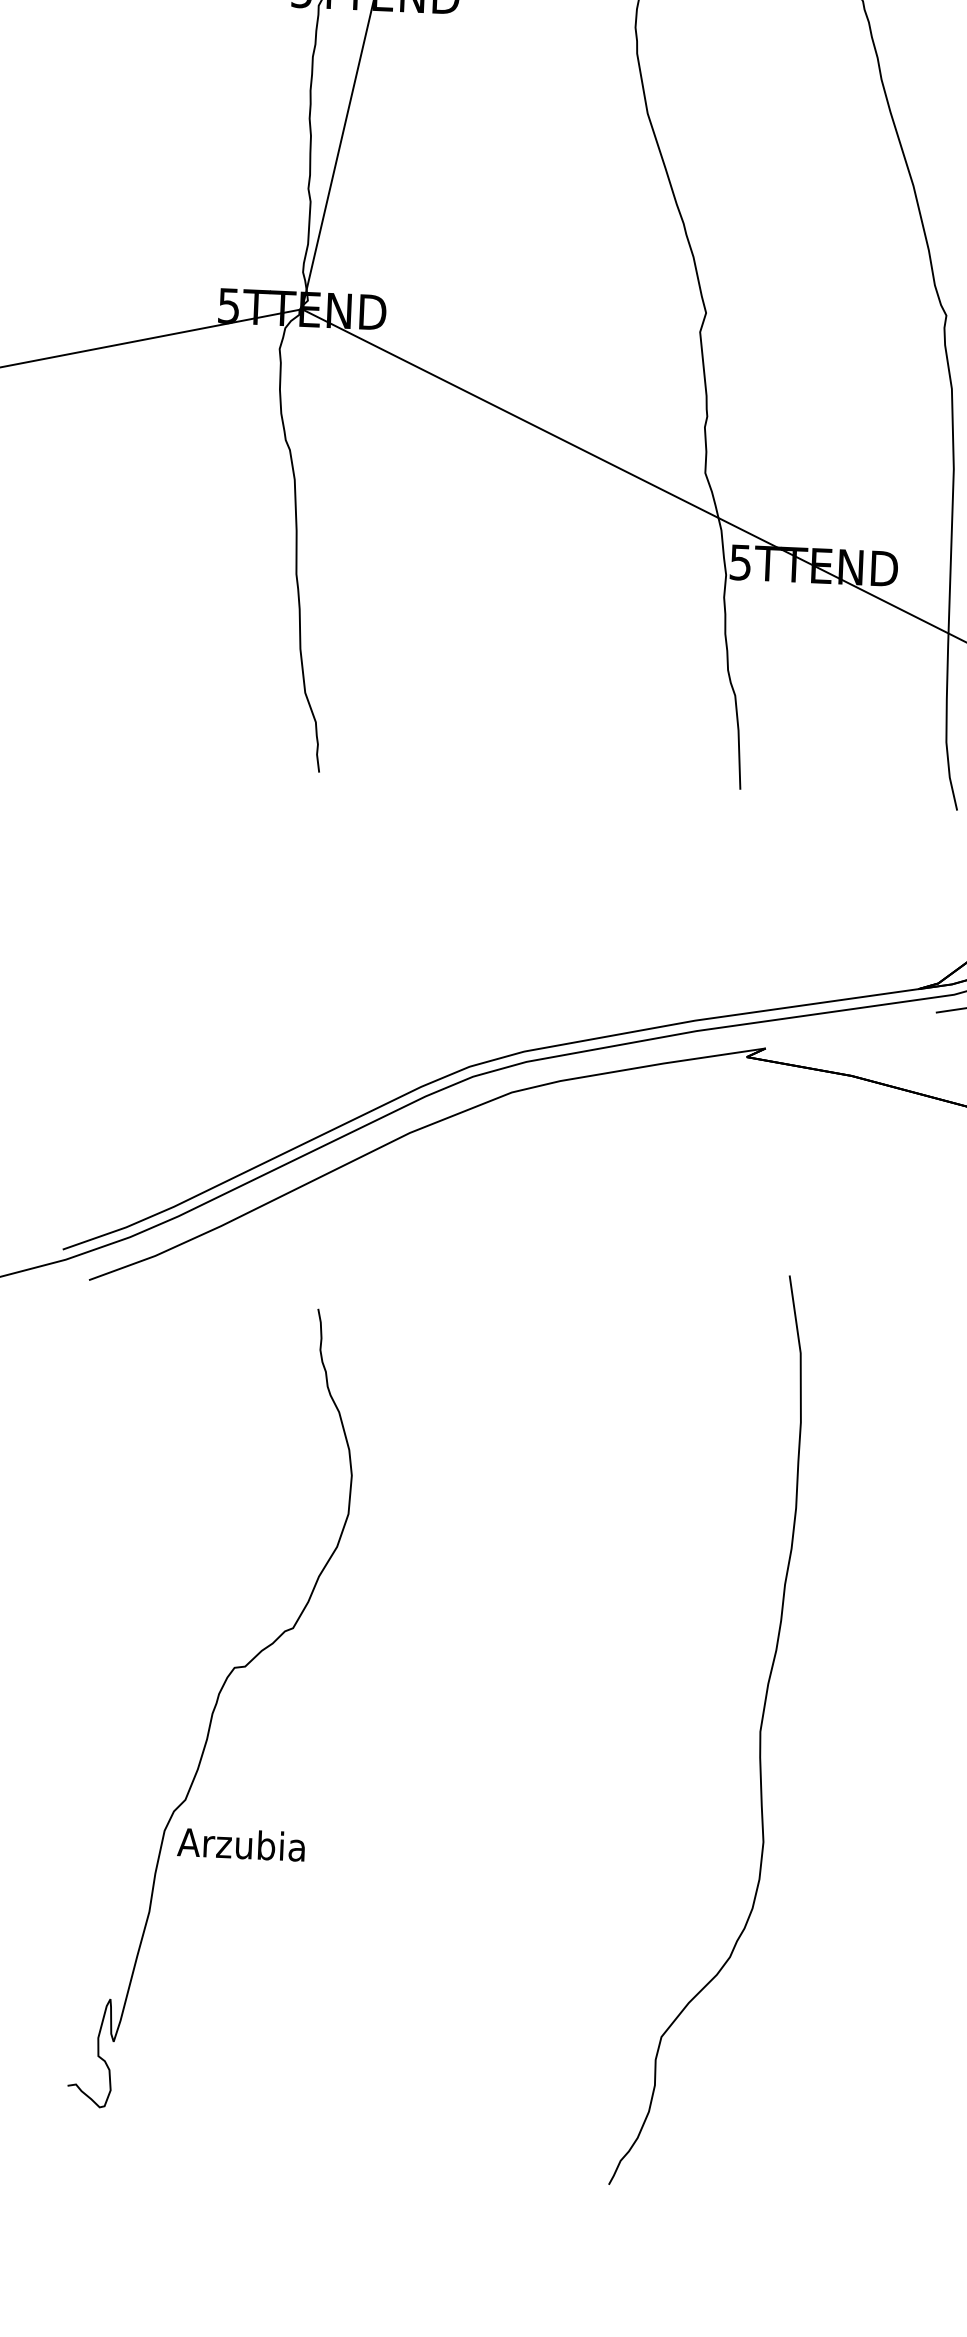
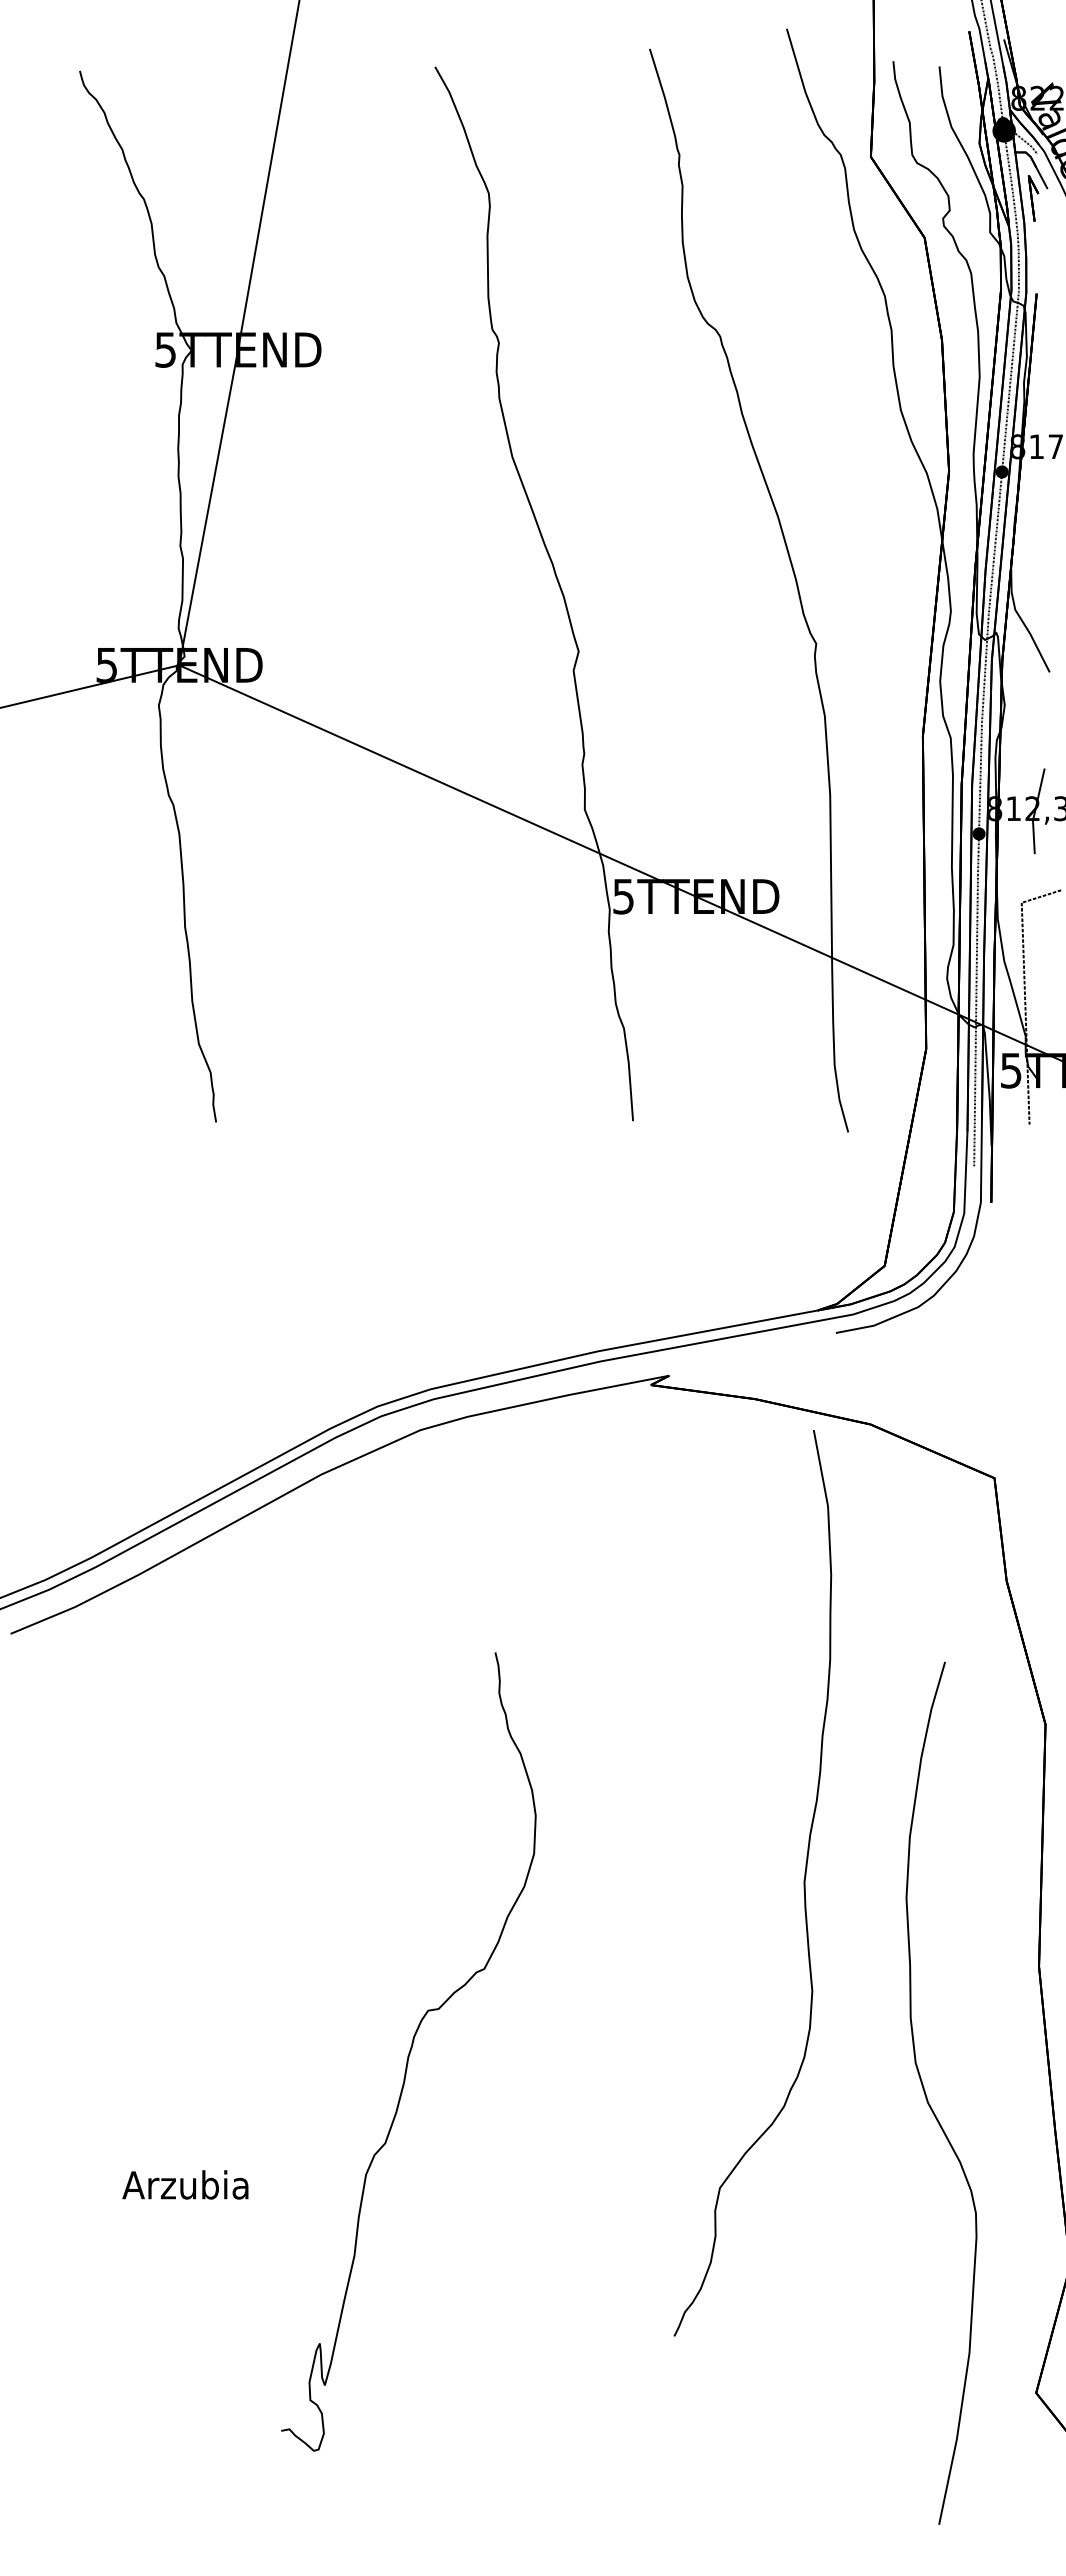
curve: (213, 1708) -> (409, 2051), moved
curve: (759, 1733) -> (803, 1883), moved

